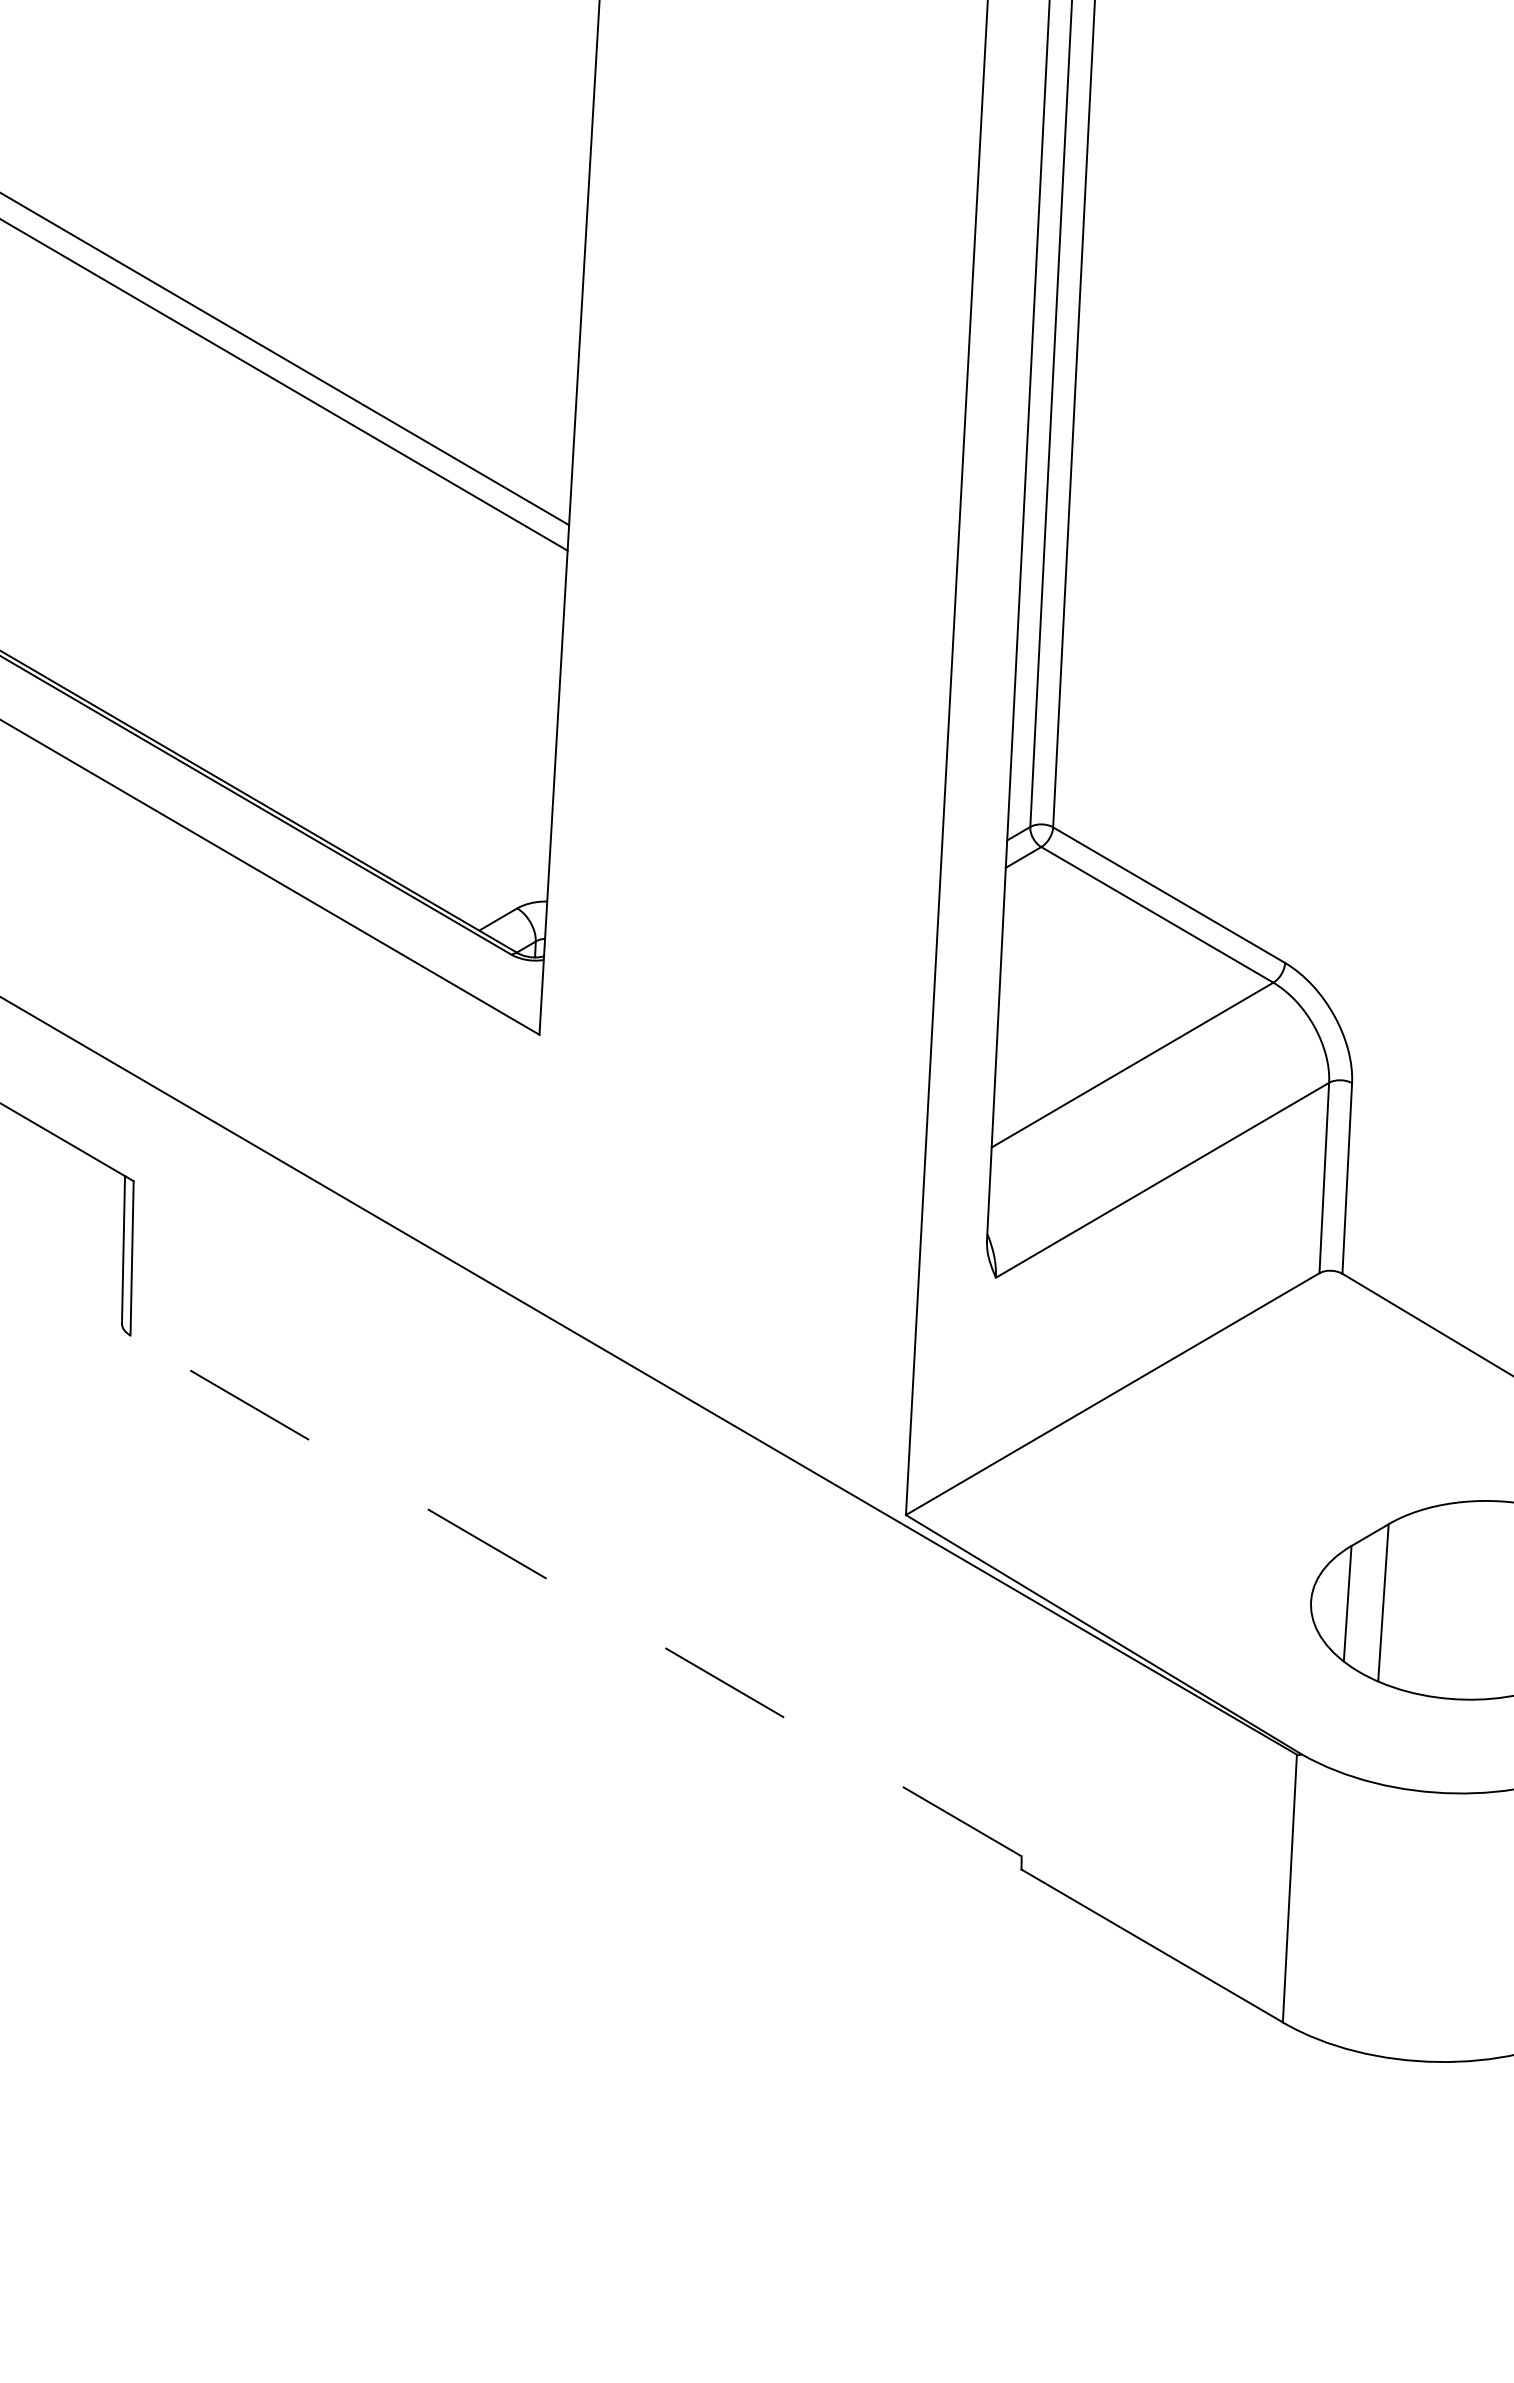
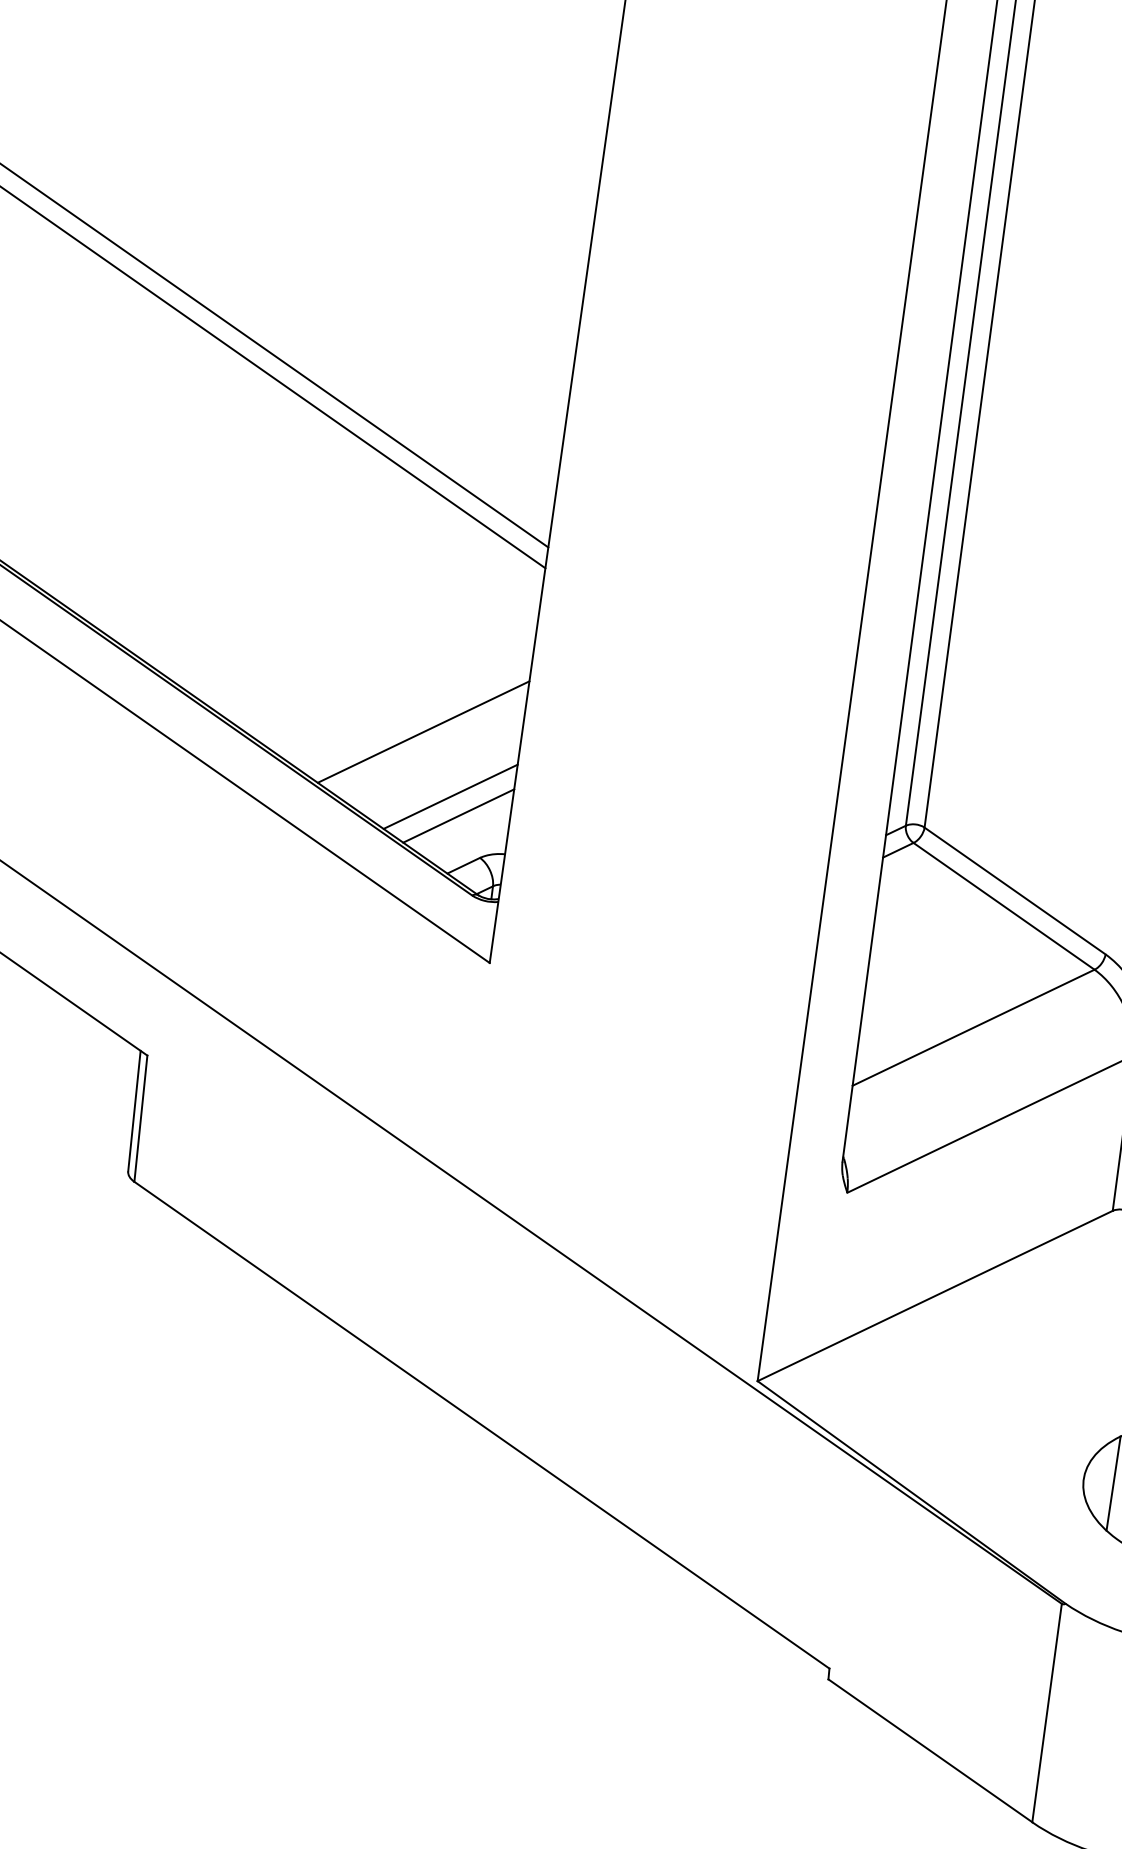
line: (436, 761) -> (423, 732), added
line: (475, 836) -> (450, 796), added
line: (486, 859) -> (458, 815), added
line: (575, 1595) -> (481, 1424), dashed -> solid

